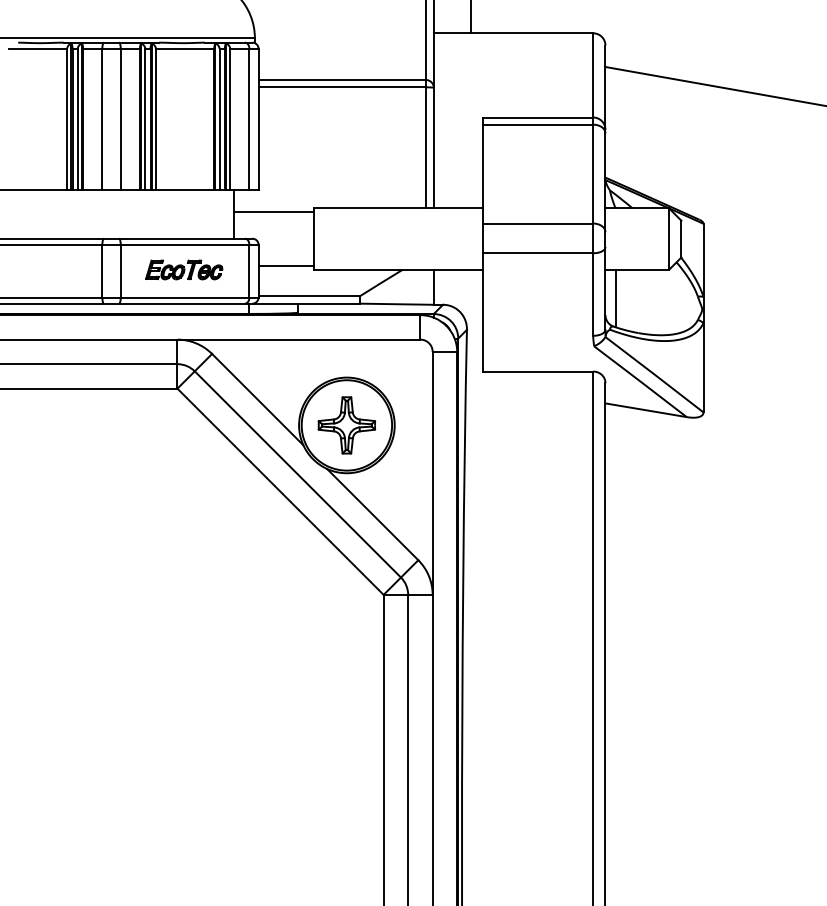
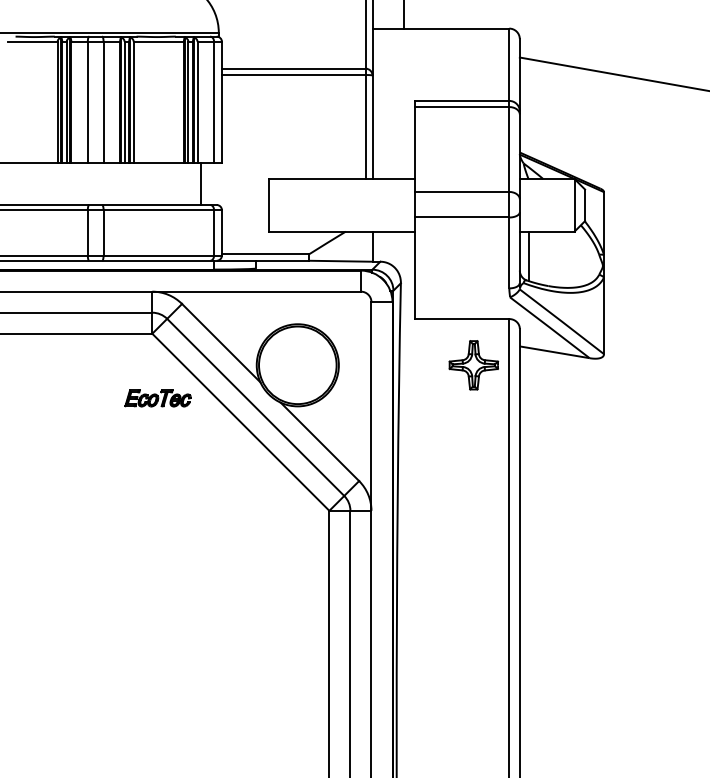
line: (273, 212) -> (234, 182), removed
line: (285, 265) -> (245, 227), removed
part: (184, 269) -> (158, 398), moved
part: (346, 425) -> (473, 365), moved

